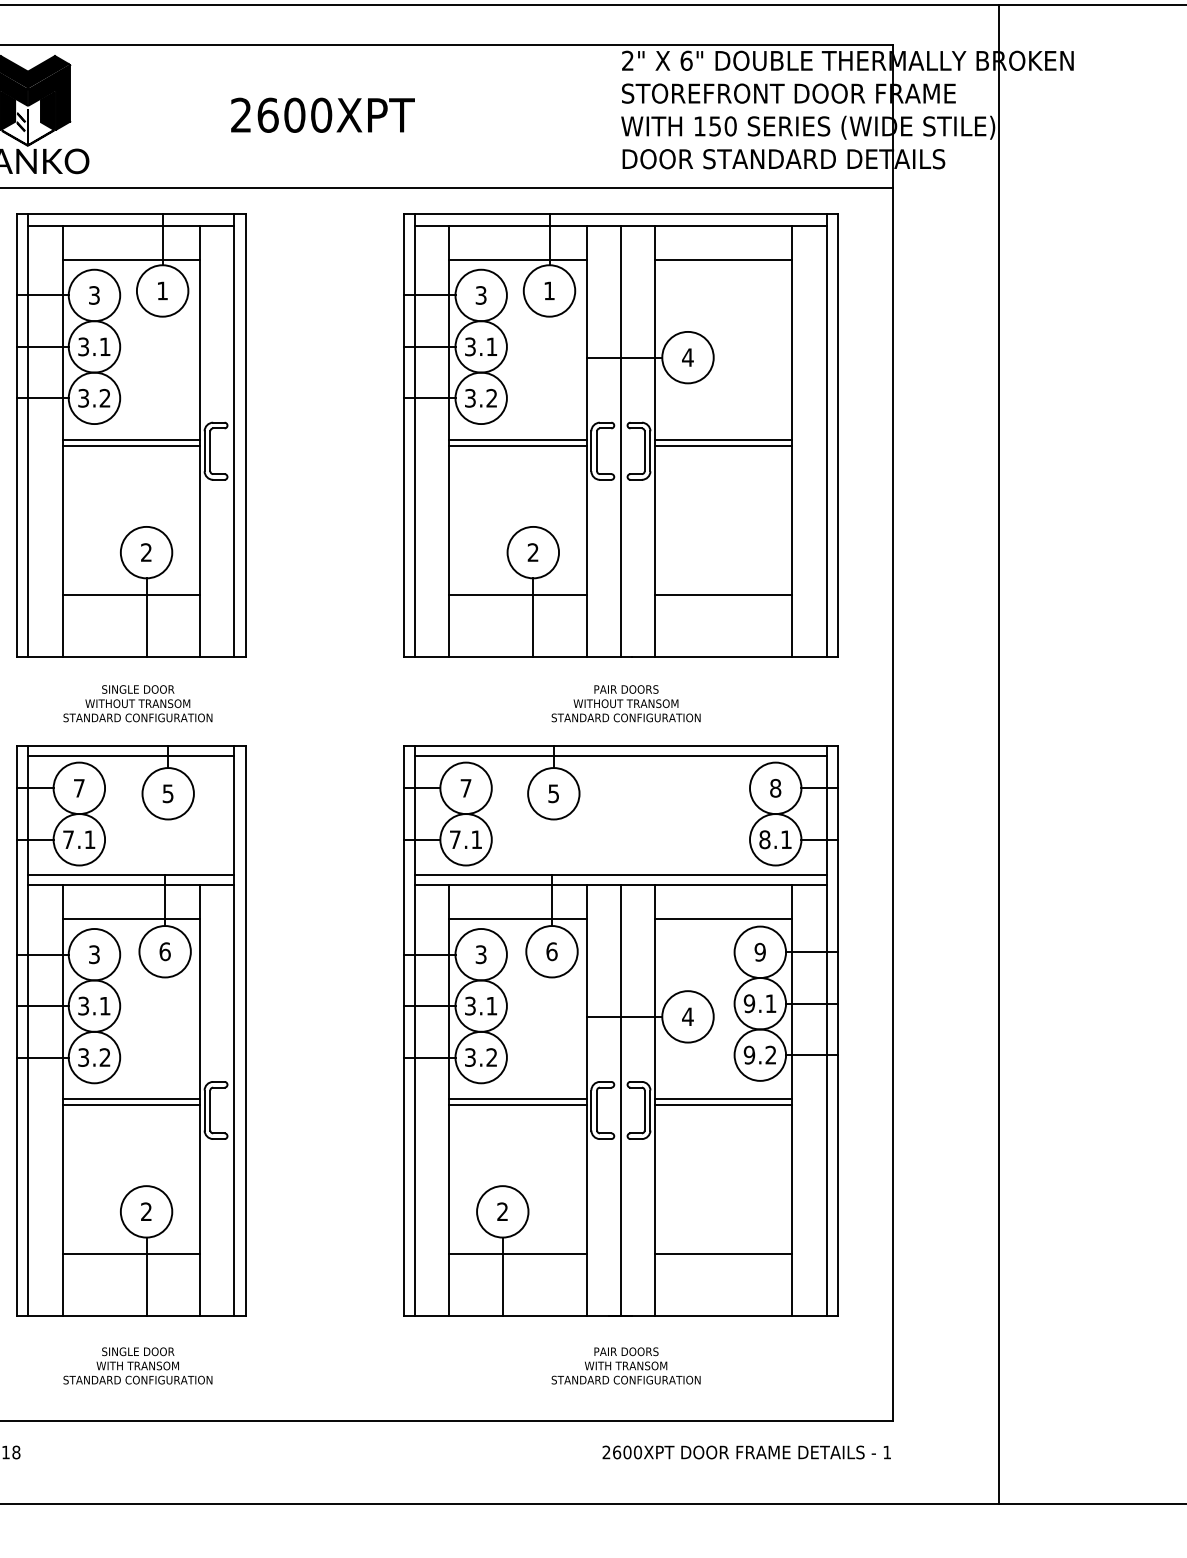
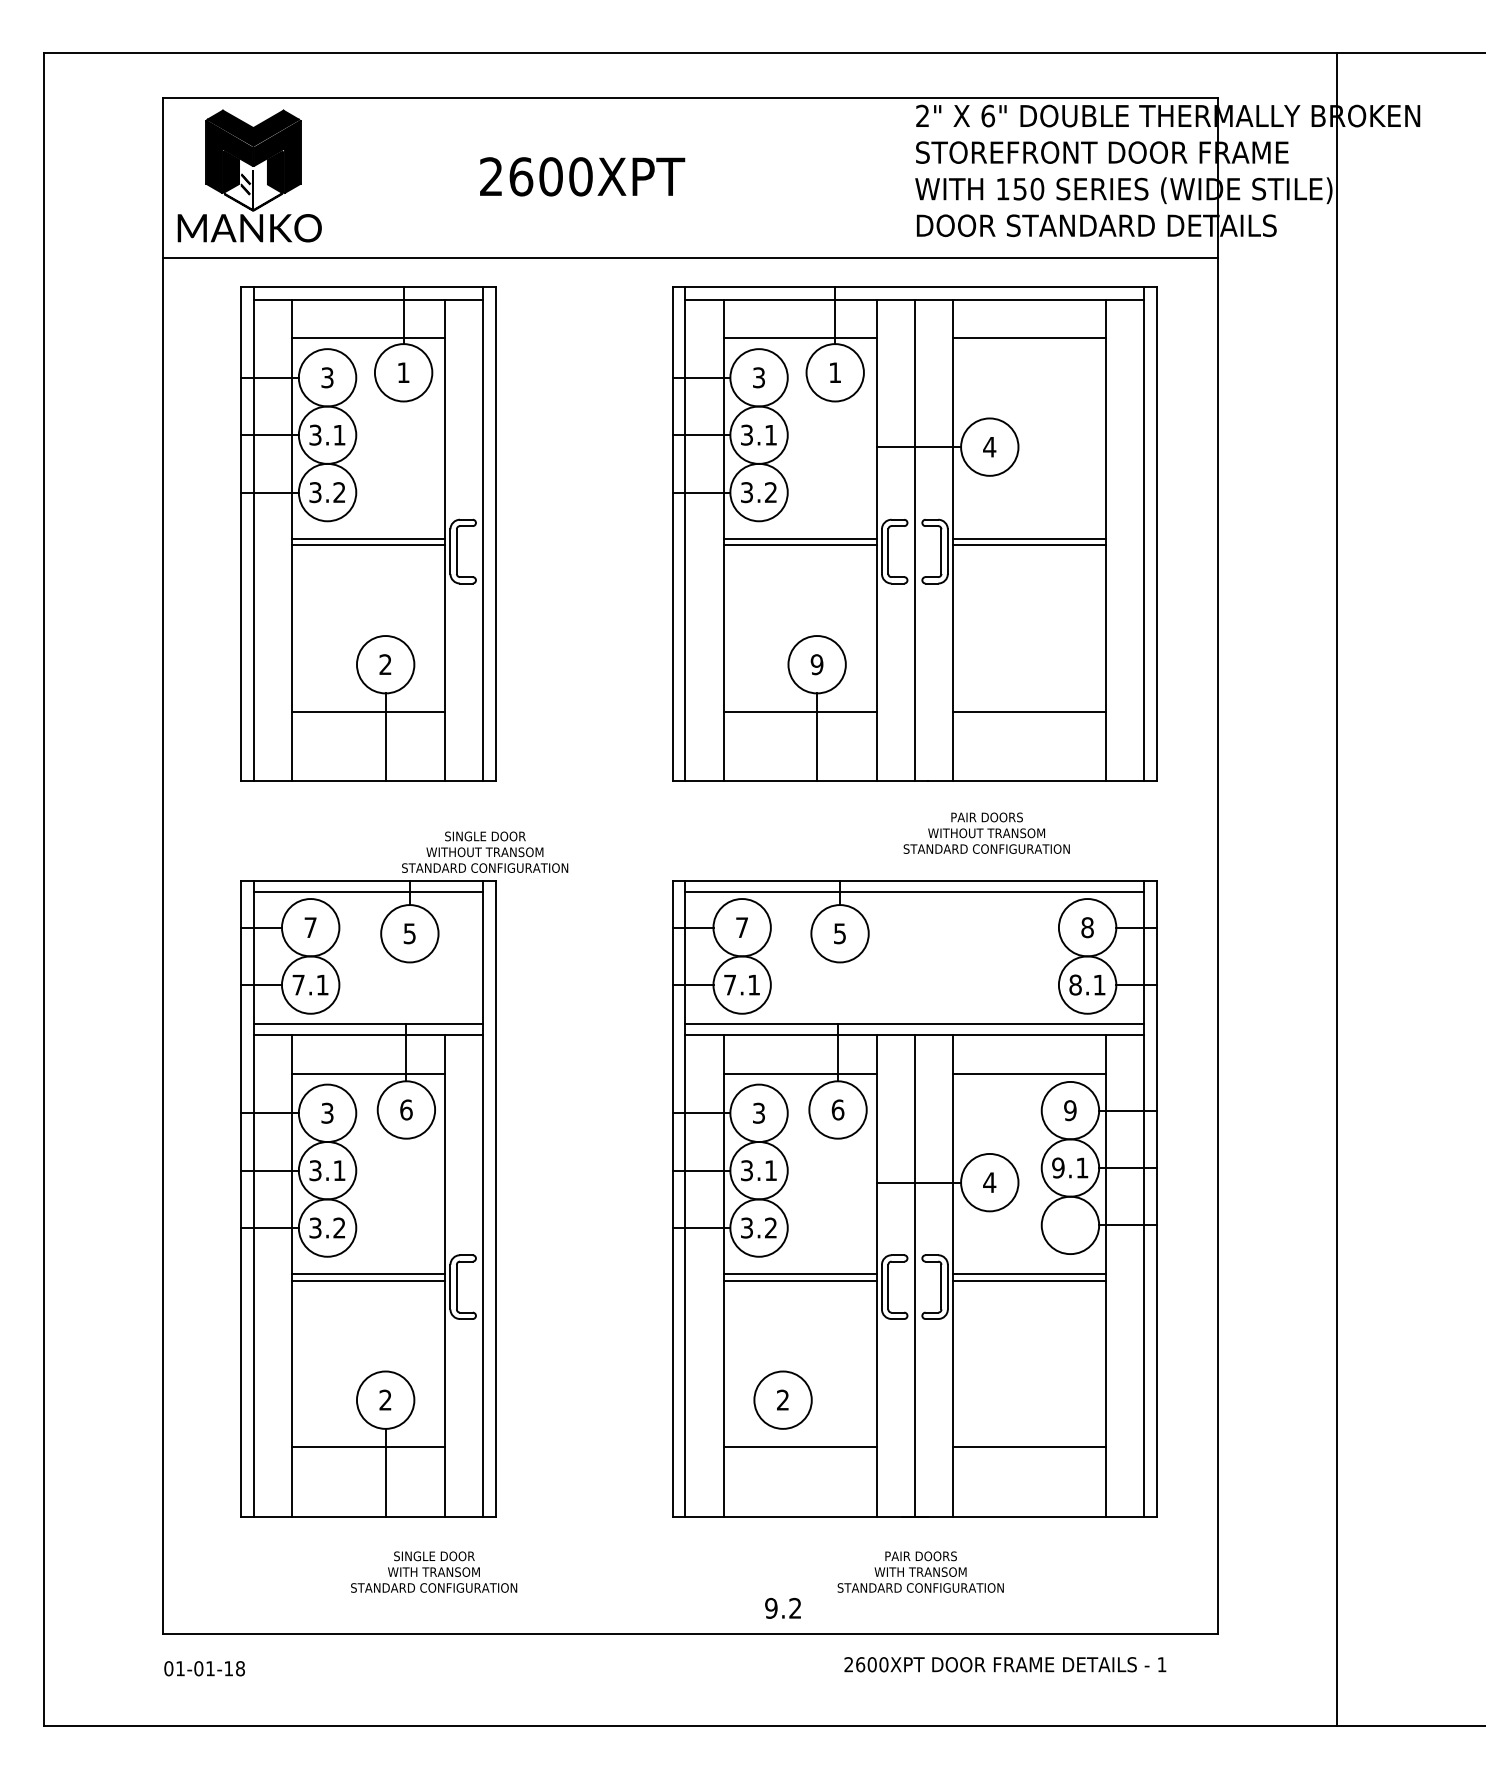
text: (532, 552) -> (816, 664), 2 -> 9
text: (138, 703) -> (485, 851), moved
text: (625, 703) -> (986, 832), moved
text: (759, 1054) -> (782, 1607), moved
line: (503, 1276) -> (783, 1472), removed
text: (138, 1365) -> (434, 1571), moved
text: (746, 1452) -> (1005, 1664), moved

